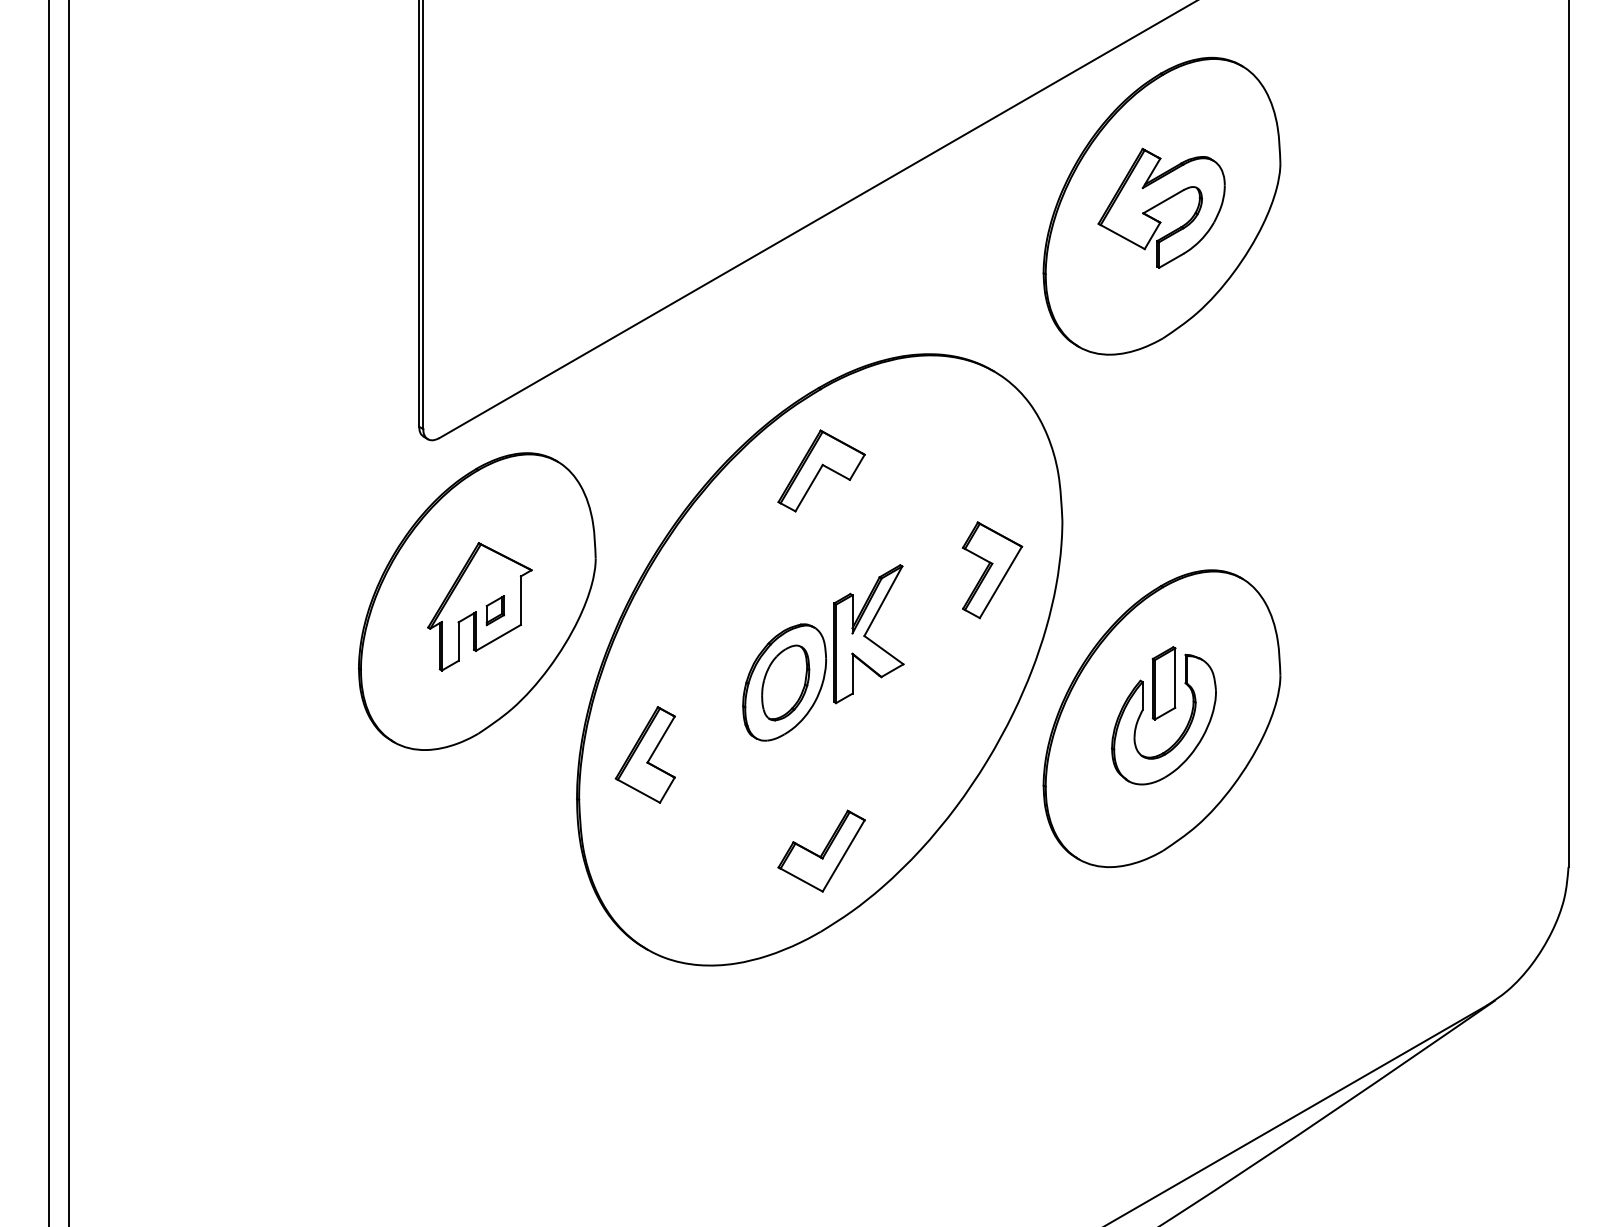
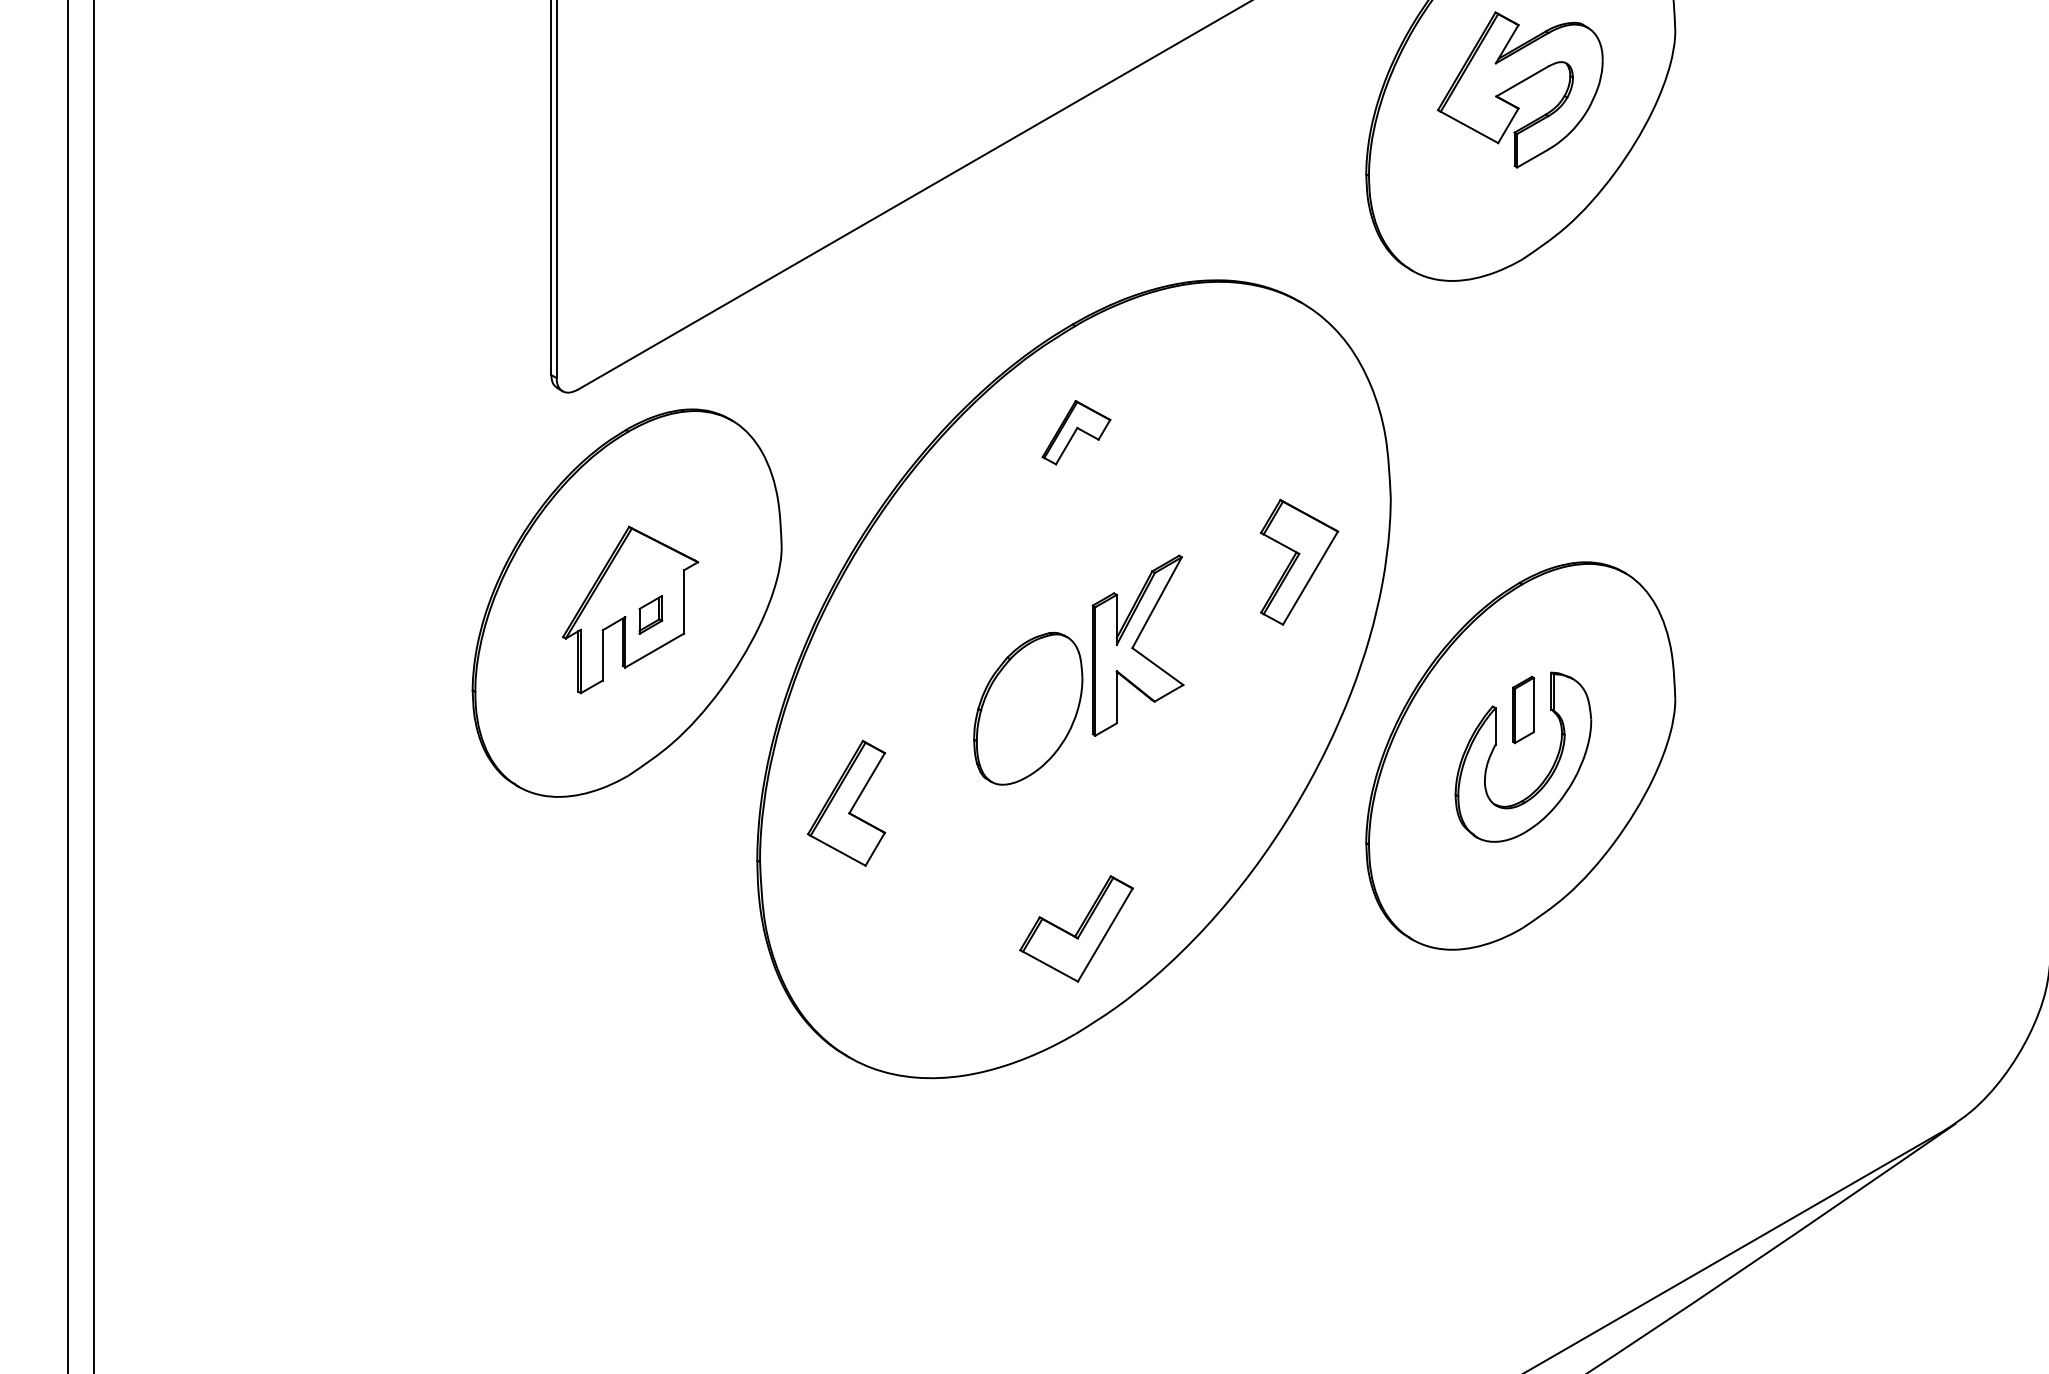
part: (821, 470) -> (1076, 432), size x0.6
part: (785, 682) -> (1029, 708), removed
part: (1163, 683) -> (1522, 710), size x0.7

